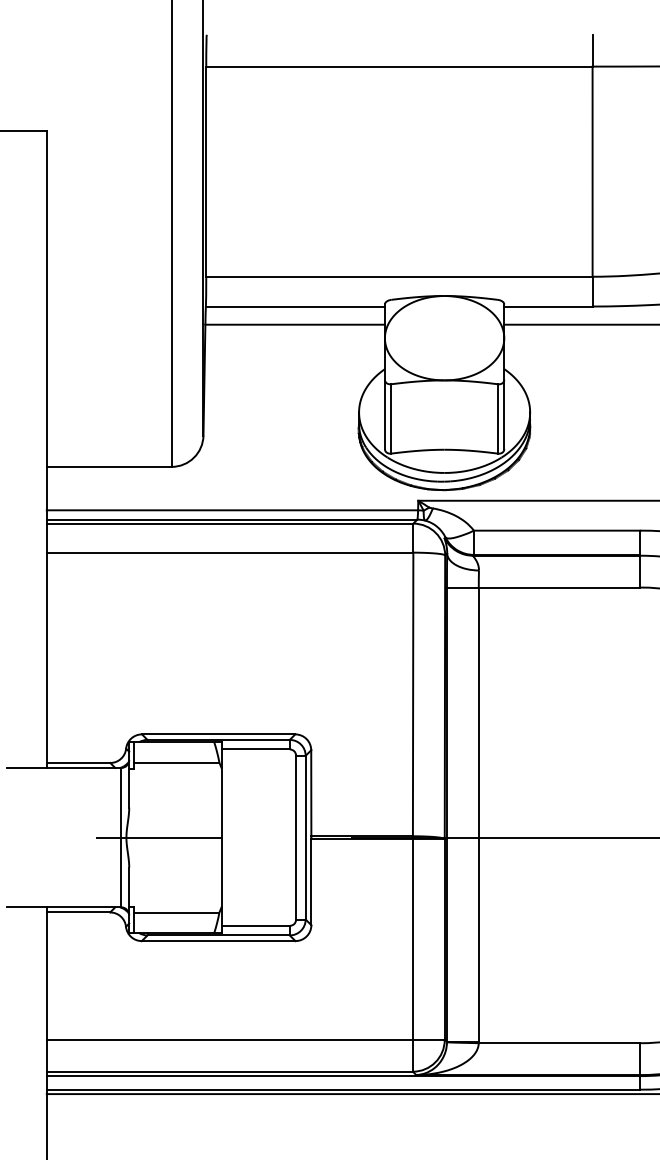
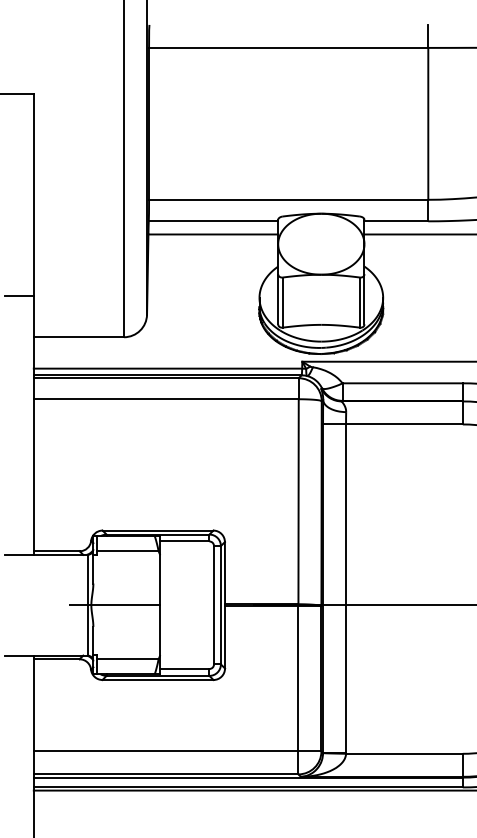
line: (26, 410) -> (19, 296), added

